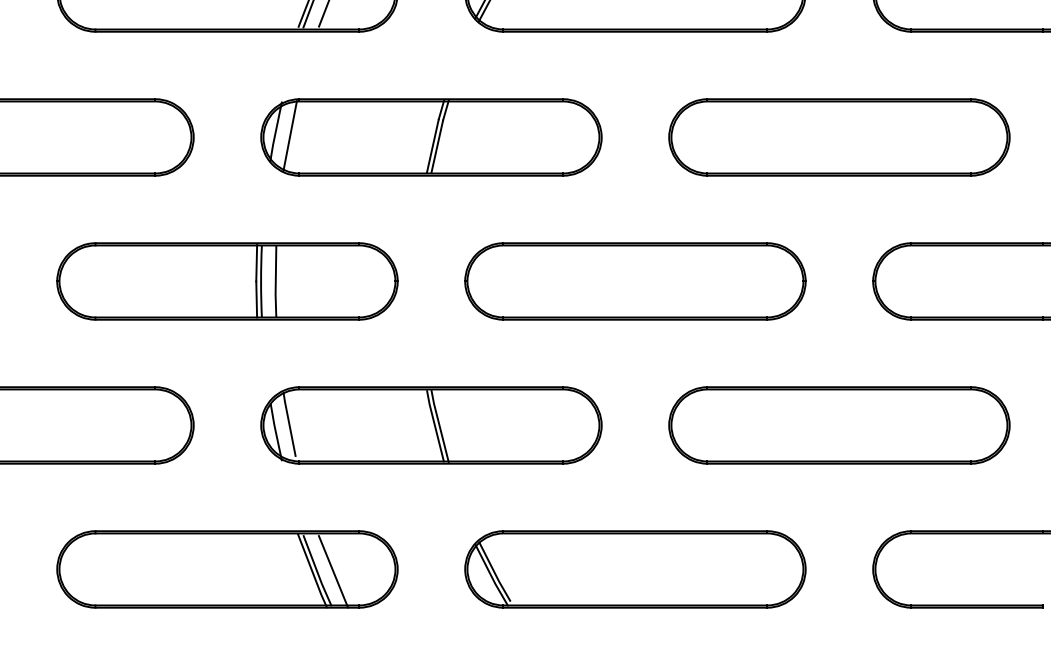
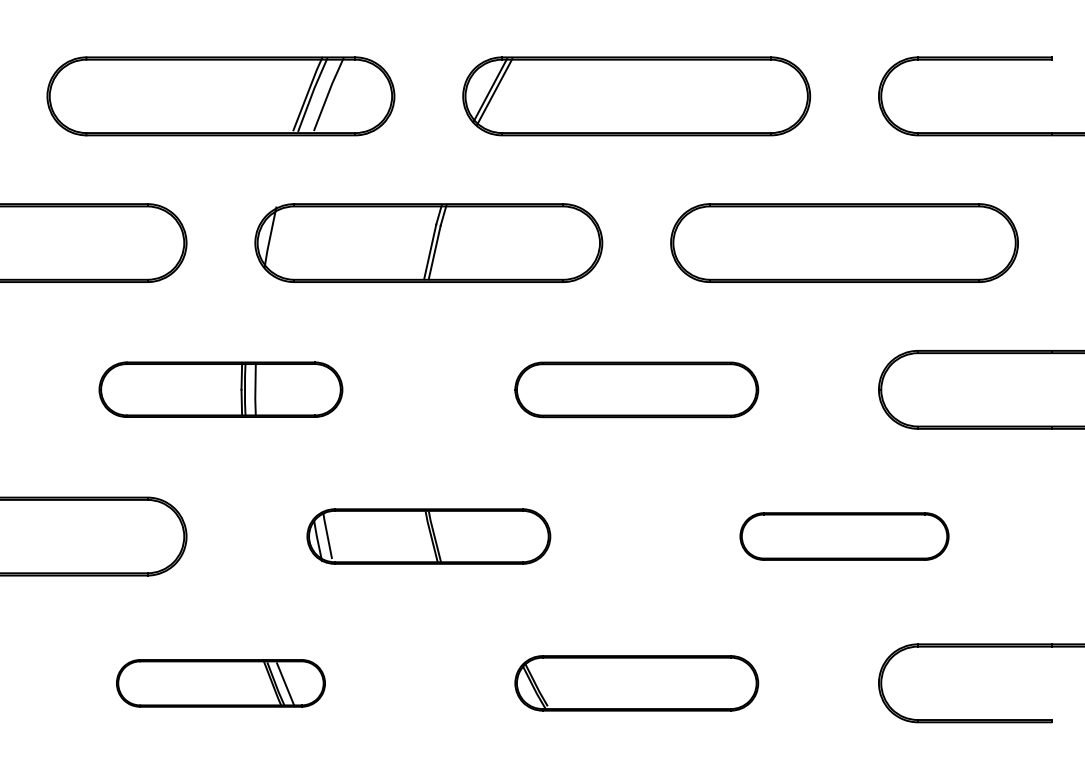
line: (289, 135) -> (284, 241), removed
part: (227, 281) -> (220, 389), size x0.7
part: (635, 281) -> (636, 389), size x0.7
part: (431, 425) -> (428, 536), size x0.7
part: (839, 425) -> (844, 536), size x0.6
part: (227, 569) -> (220, 683), size x0.6
part: (635, 569) -> (636, 683), size x0.7

